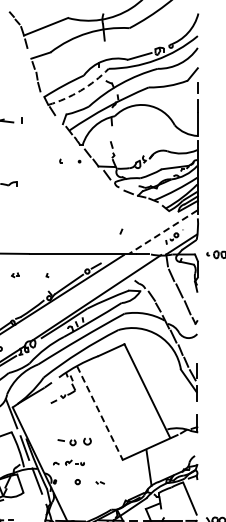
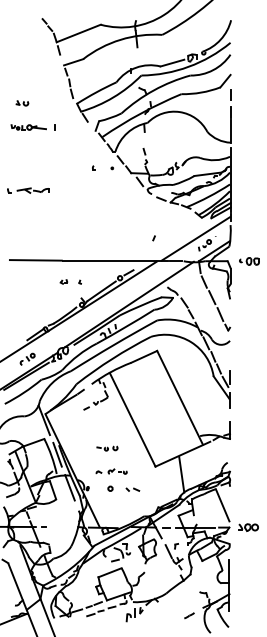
arc: (80, 90) -> (113, 97), dashed -> solid
line: (162, 232) -> (195, 239), dashed -> solid
part: (14, 274) -> (63, 281), moved
line: (99, 413) -> (132, 420), dashed -> solid
part: (74, 441) -> (107, 448), size x0.62
part: (68, 462) -> (111, 471), moved
part: (99, 482) -> (132, 489), size x1.67

